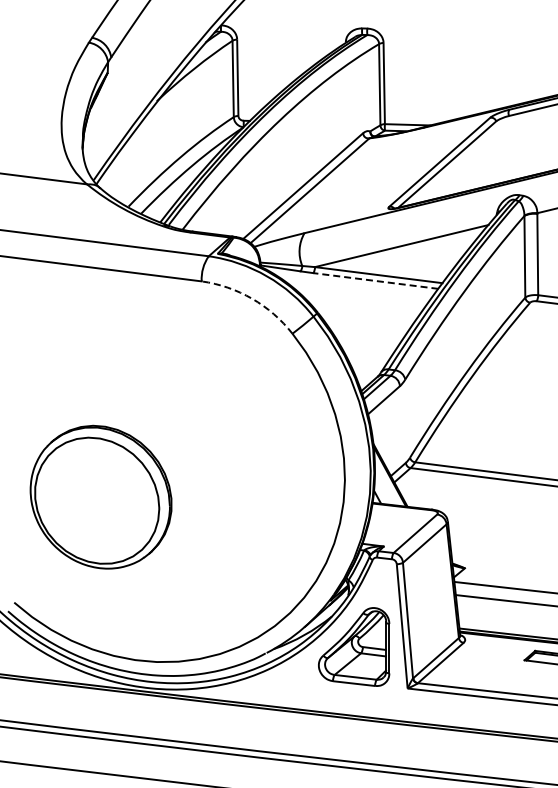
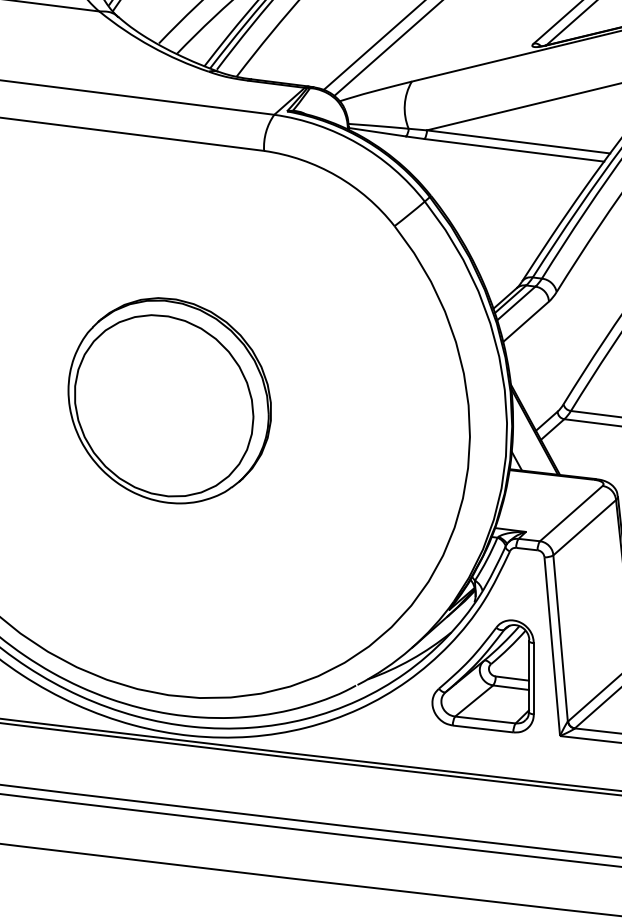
line: (375, 281) -> (513, 151), dashed -> solid
arc: (252, 298) -> (337, 175), dashed -> solid
part: (100, 496) -> (168, 399), moved

